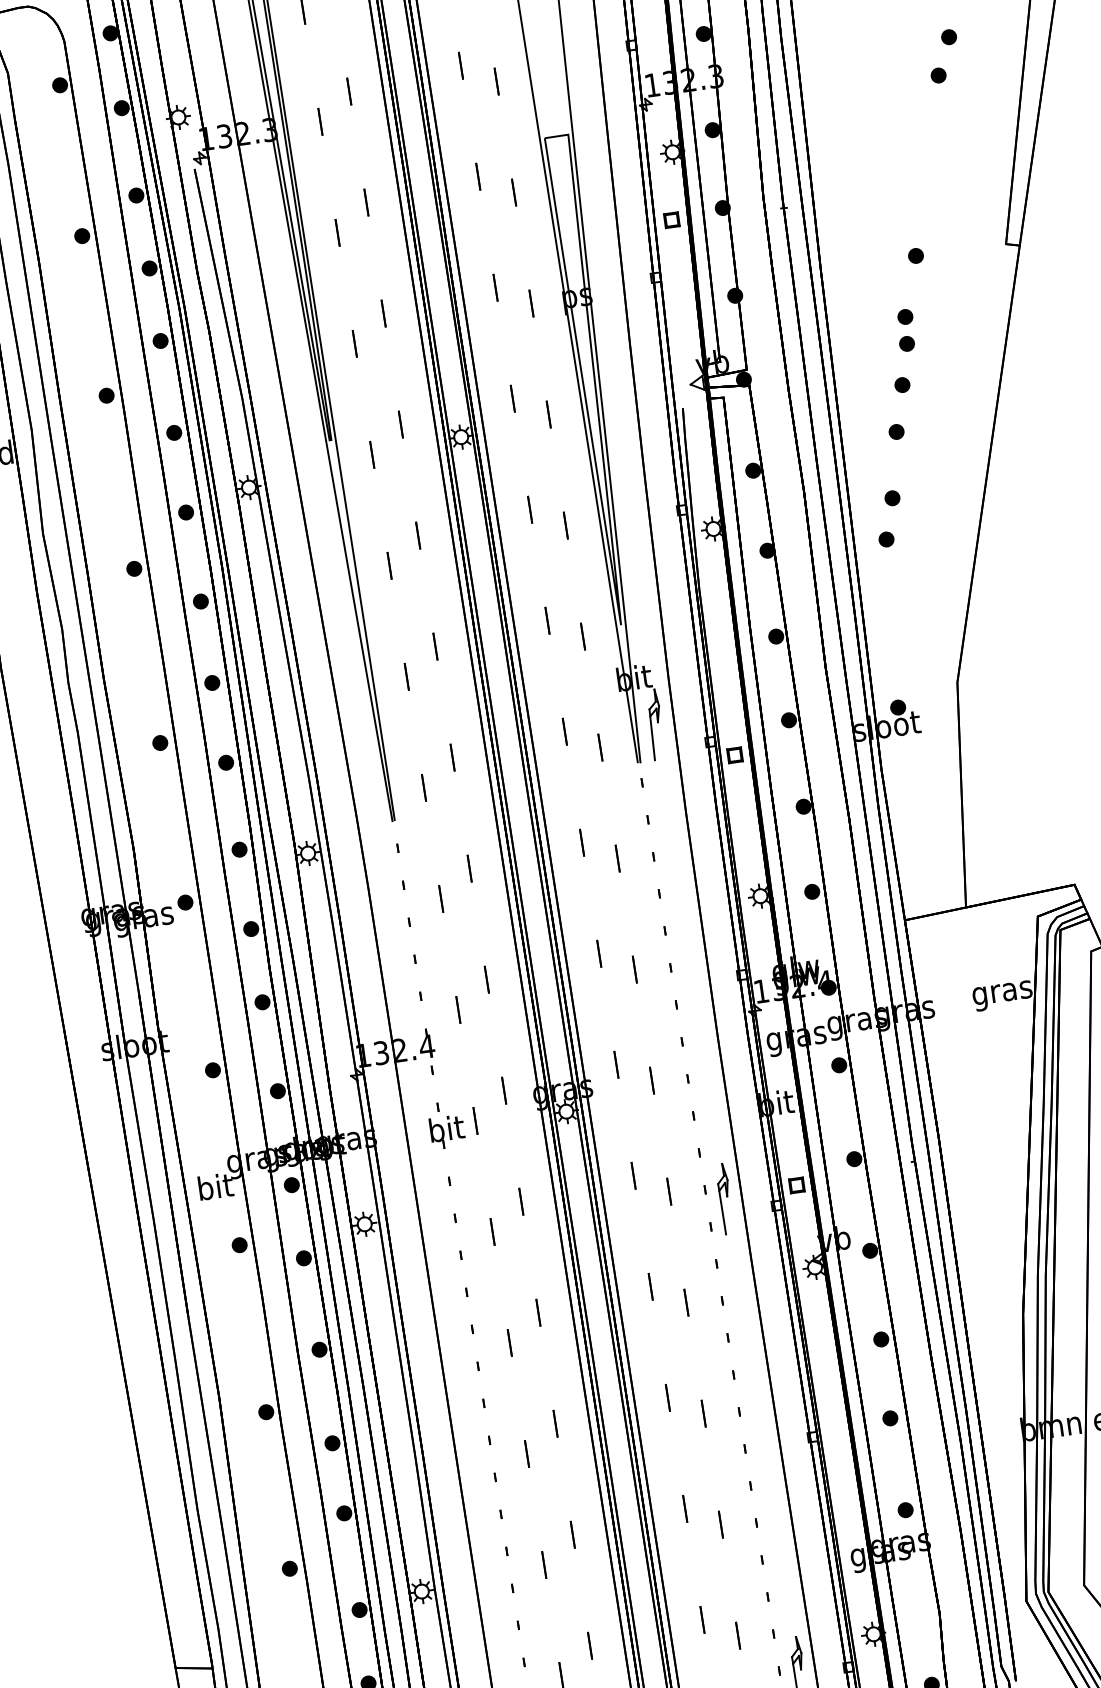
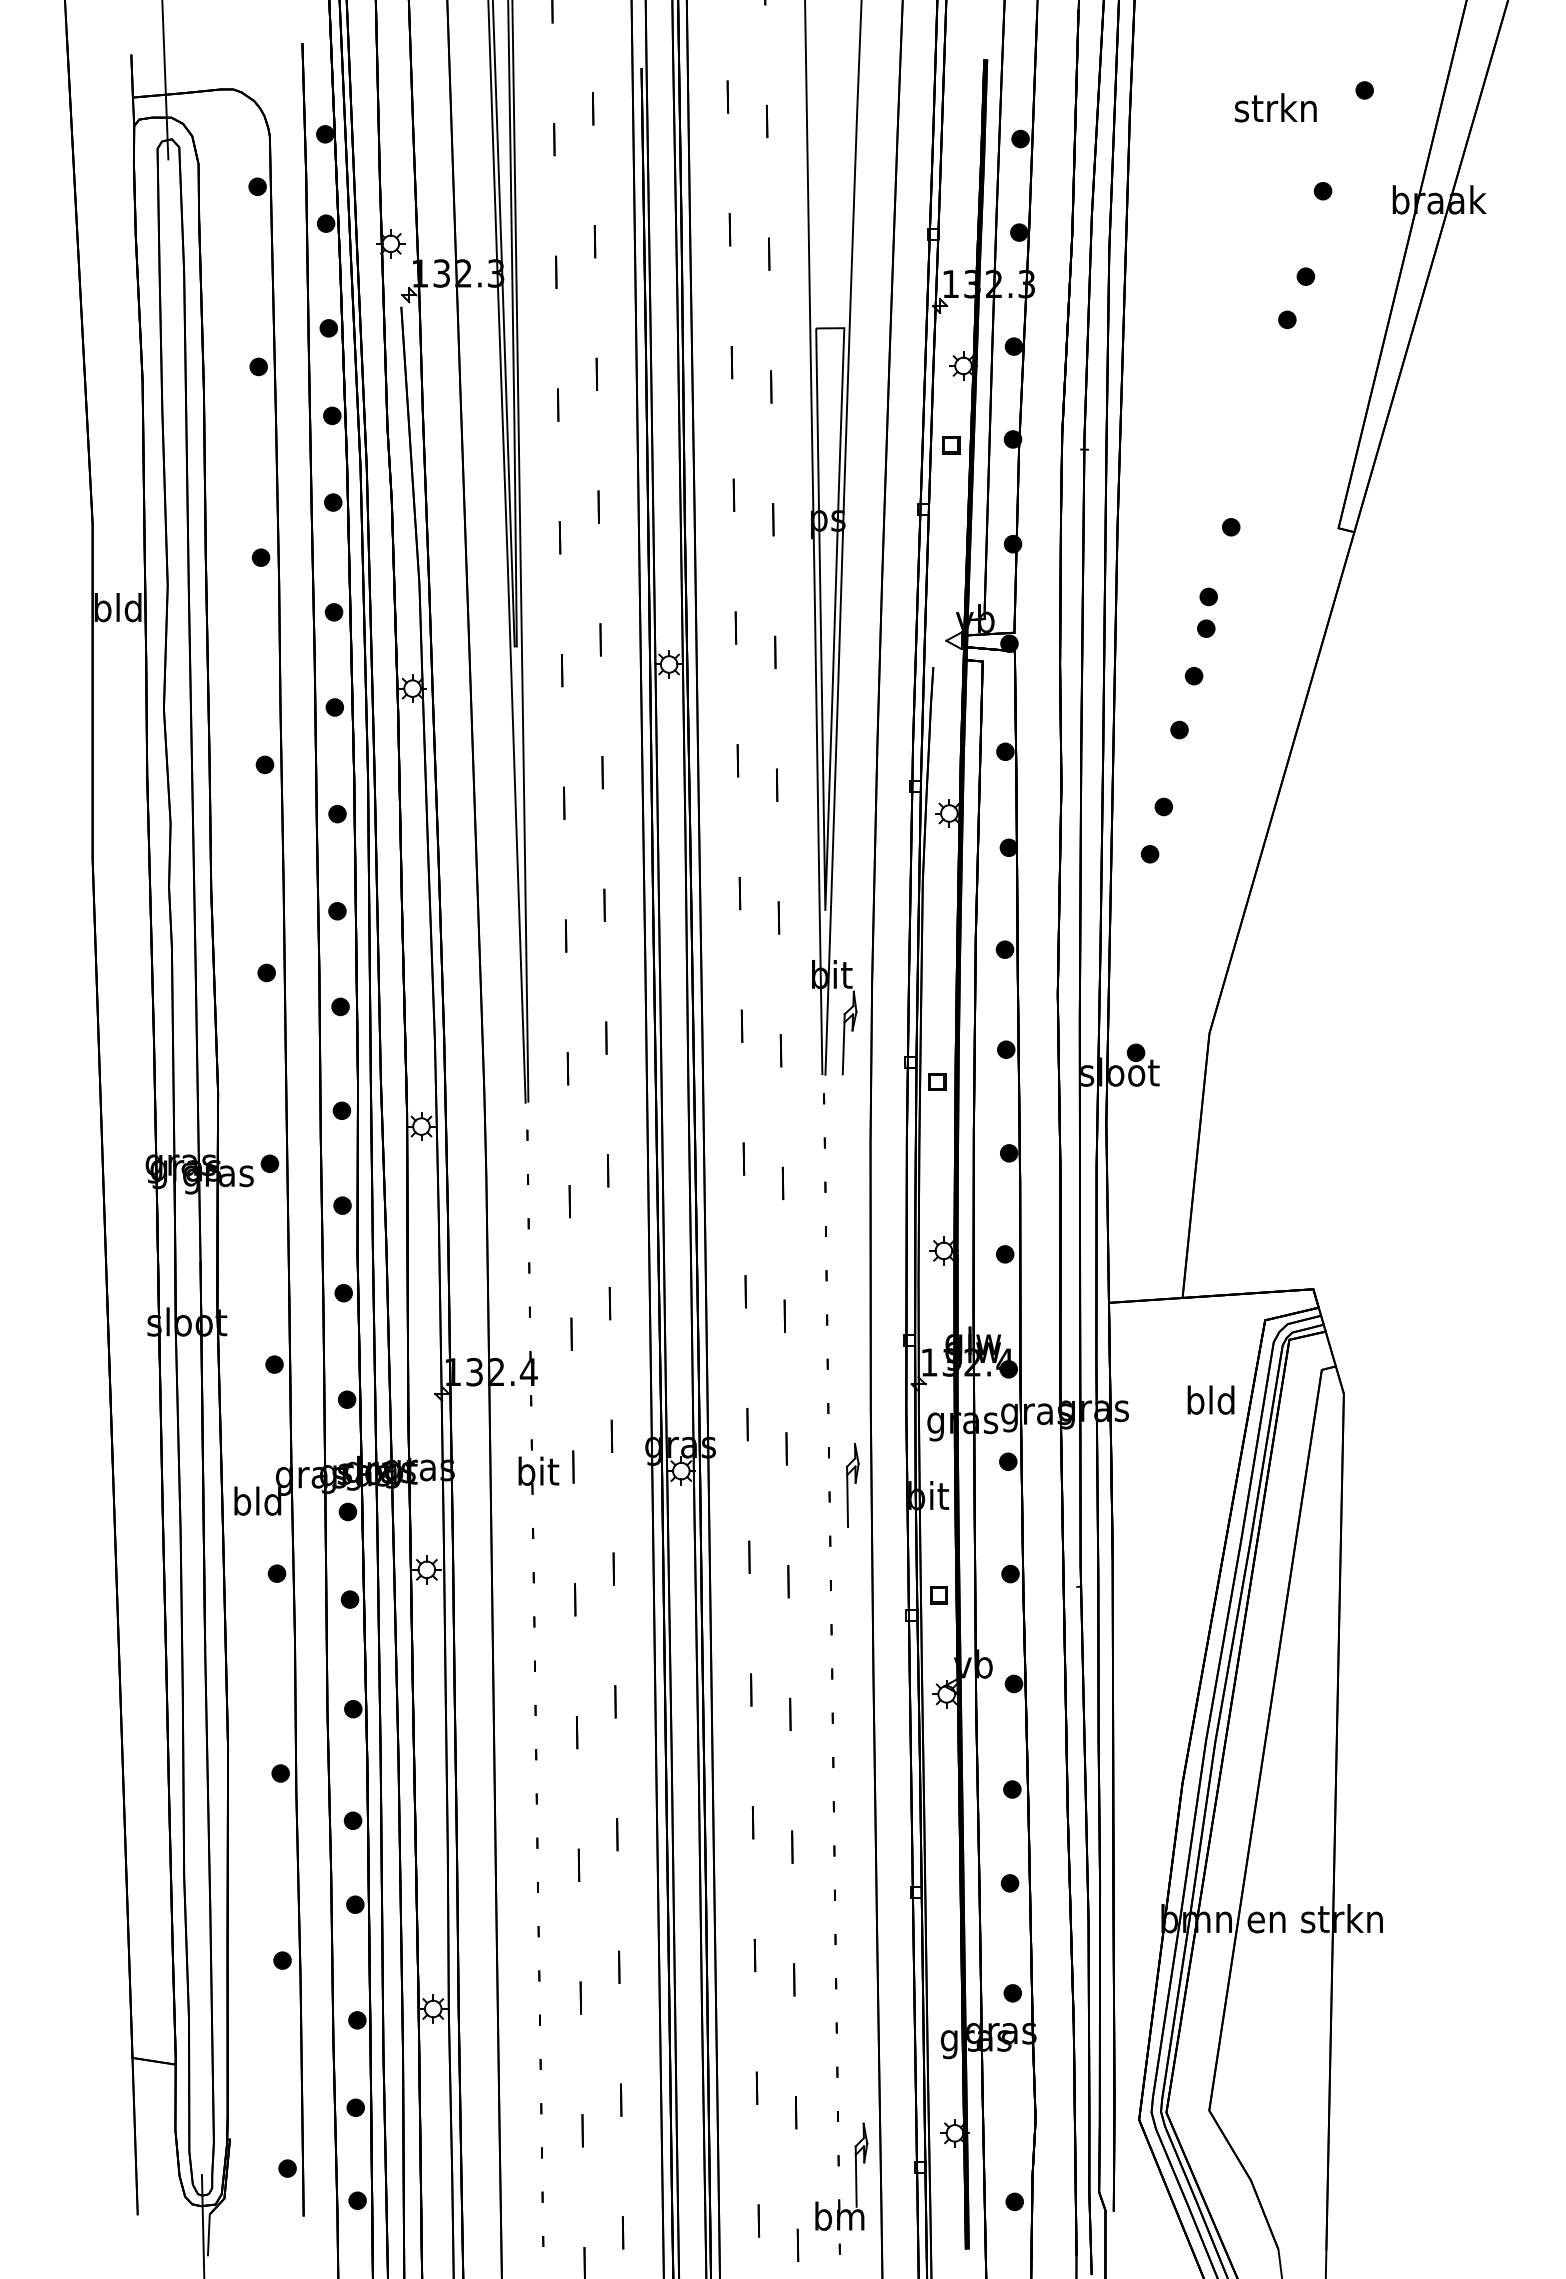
text: (1001, 992) -> (1210, 1403), gras -> bld
text: (214, 1186) -> (257, 1500), bit -> bld
part: (724, 1199) -> (852, 1485), moved

